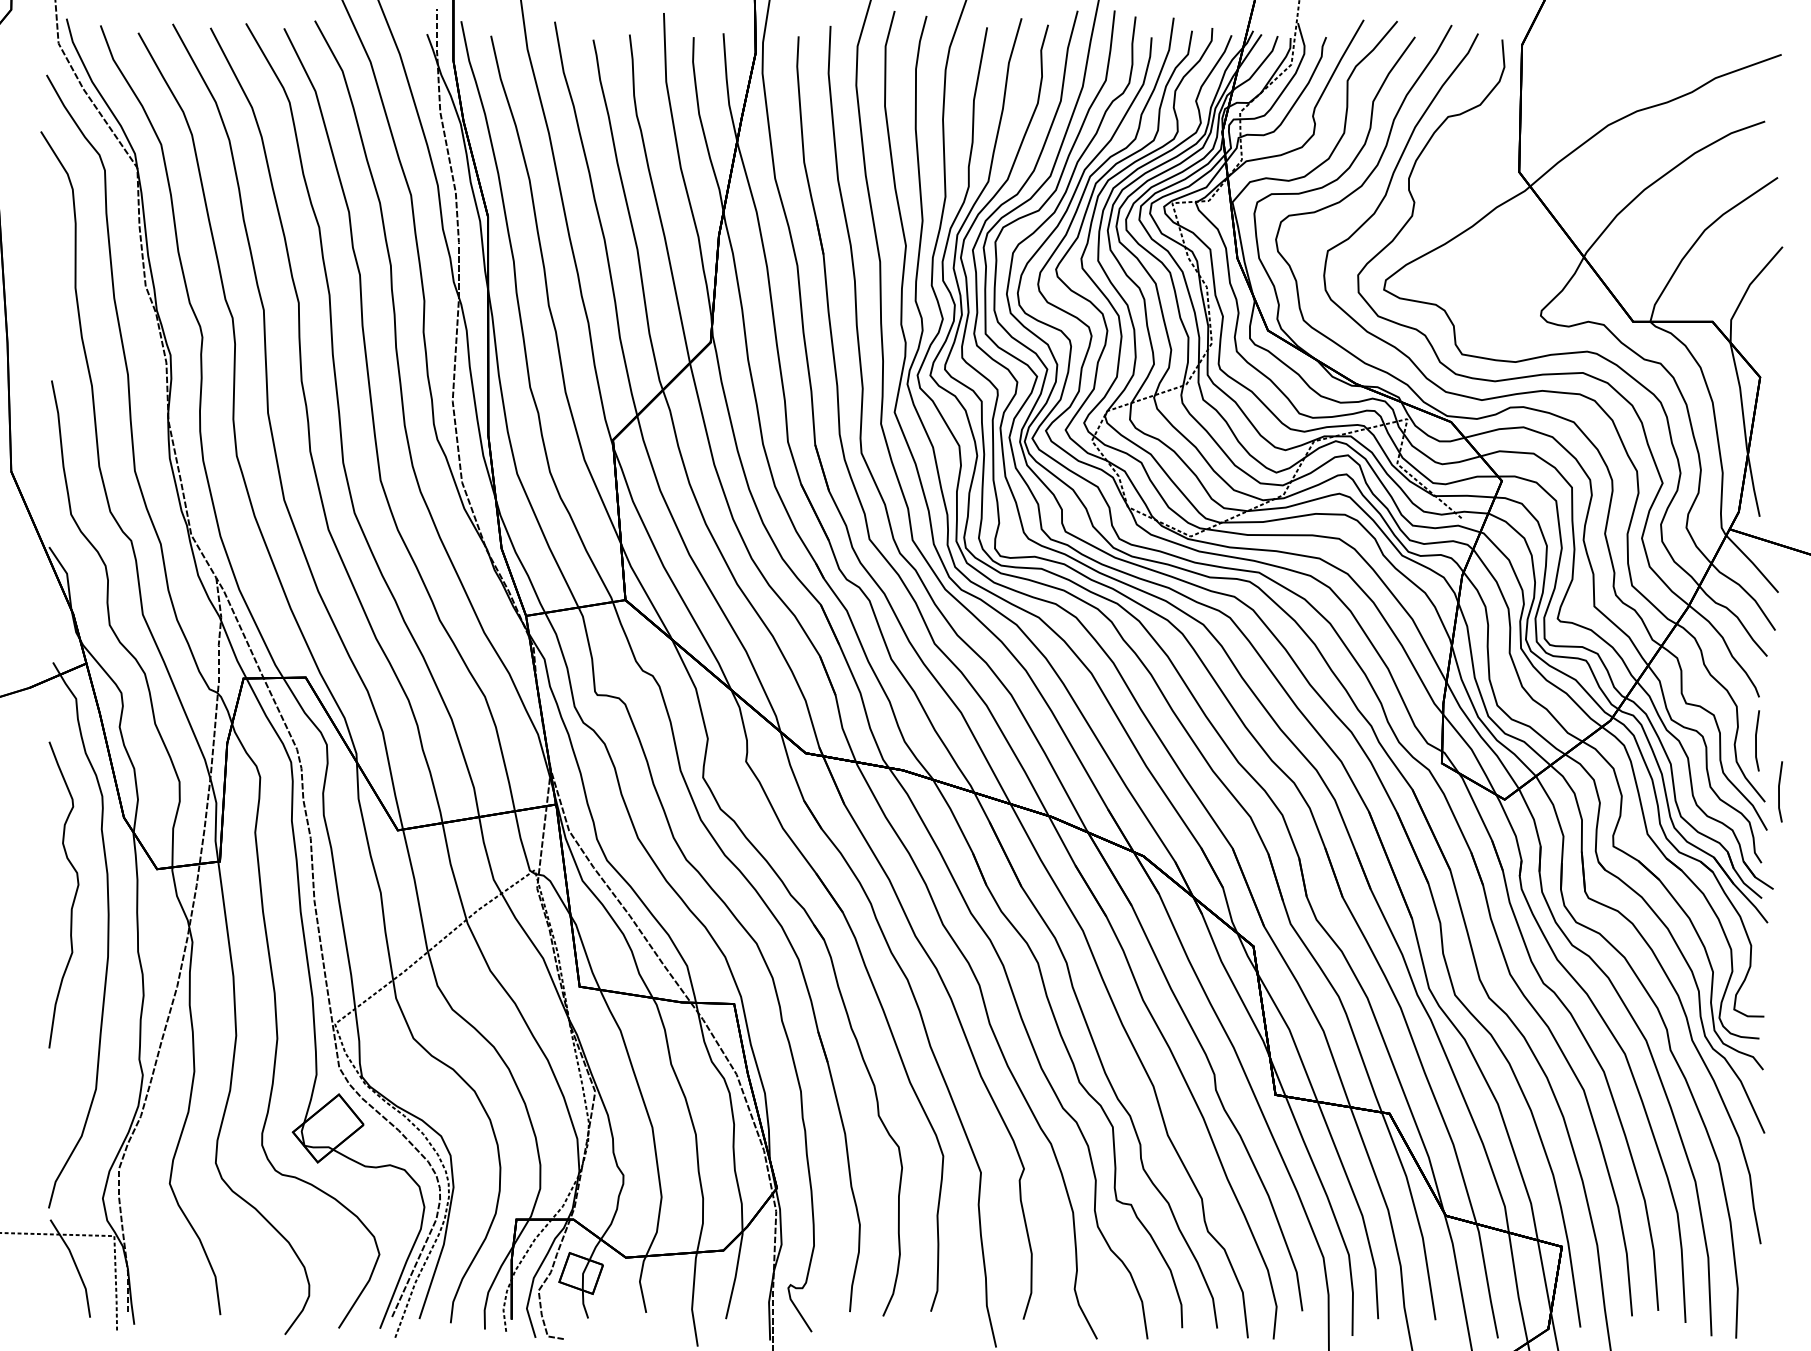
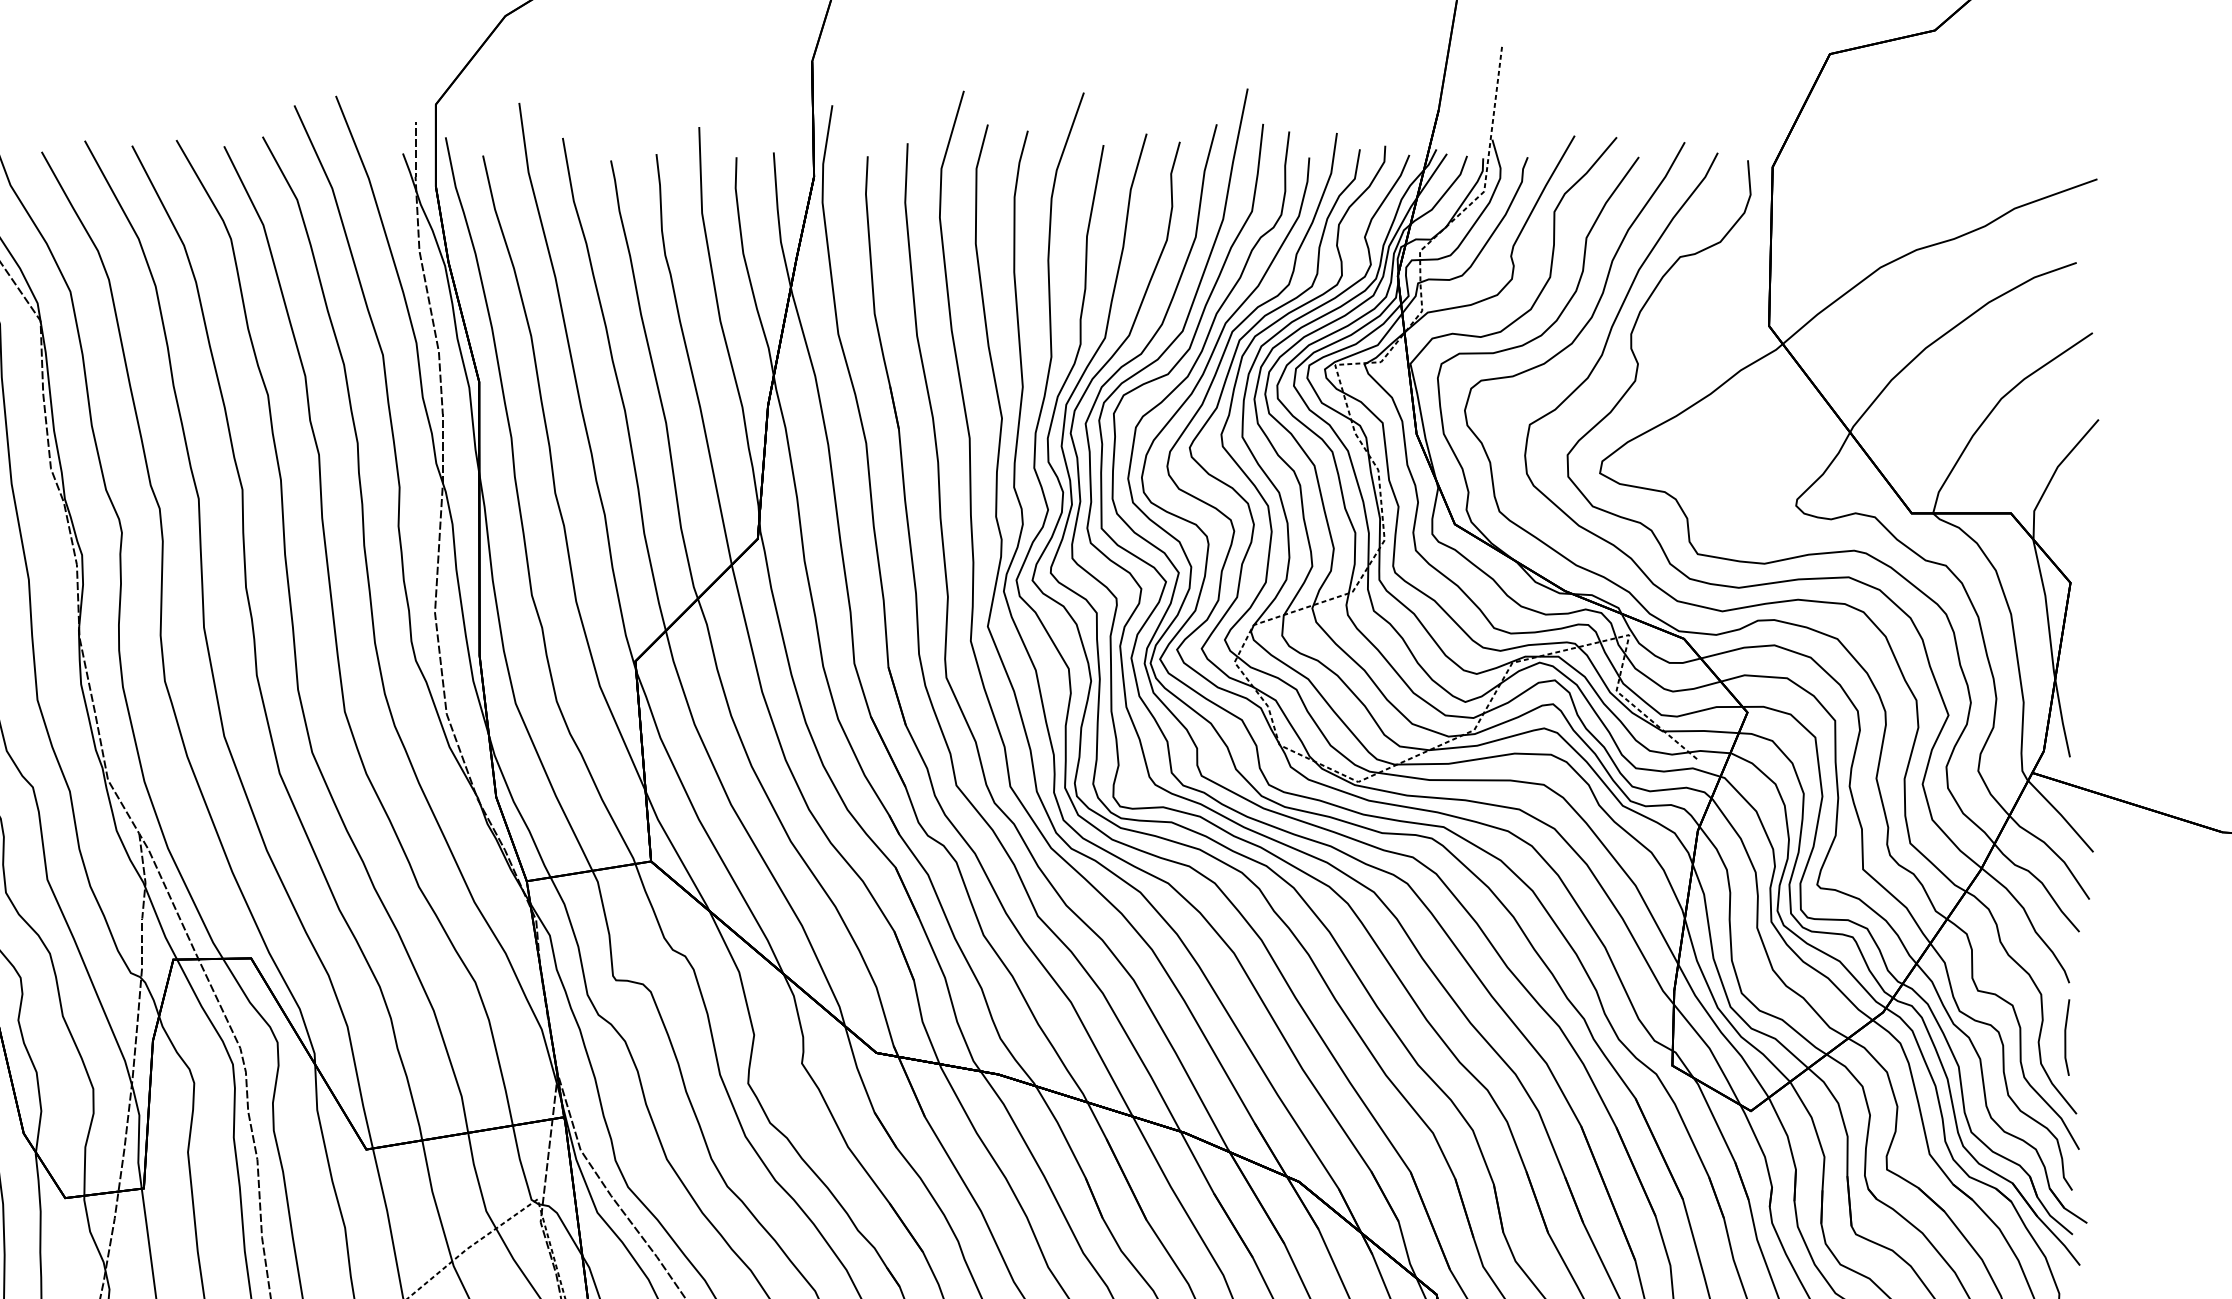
line: (1779, 791) -> (2094, 1100), removed

